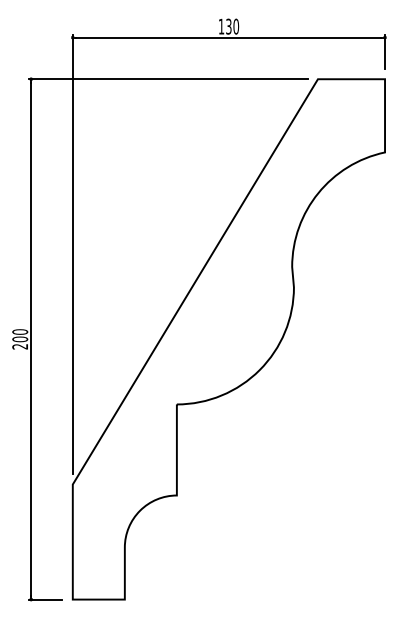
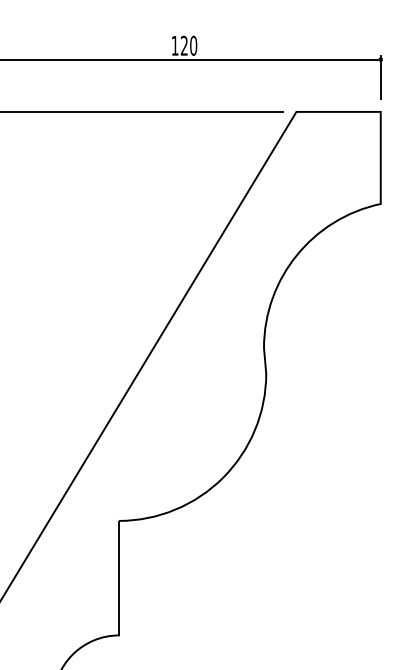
text: (228, 26) -> (183, 45), 130 -> 120

